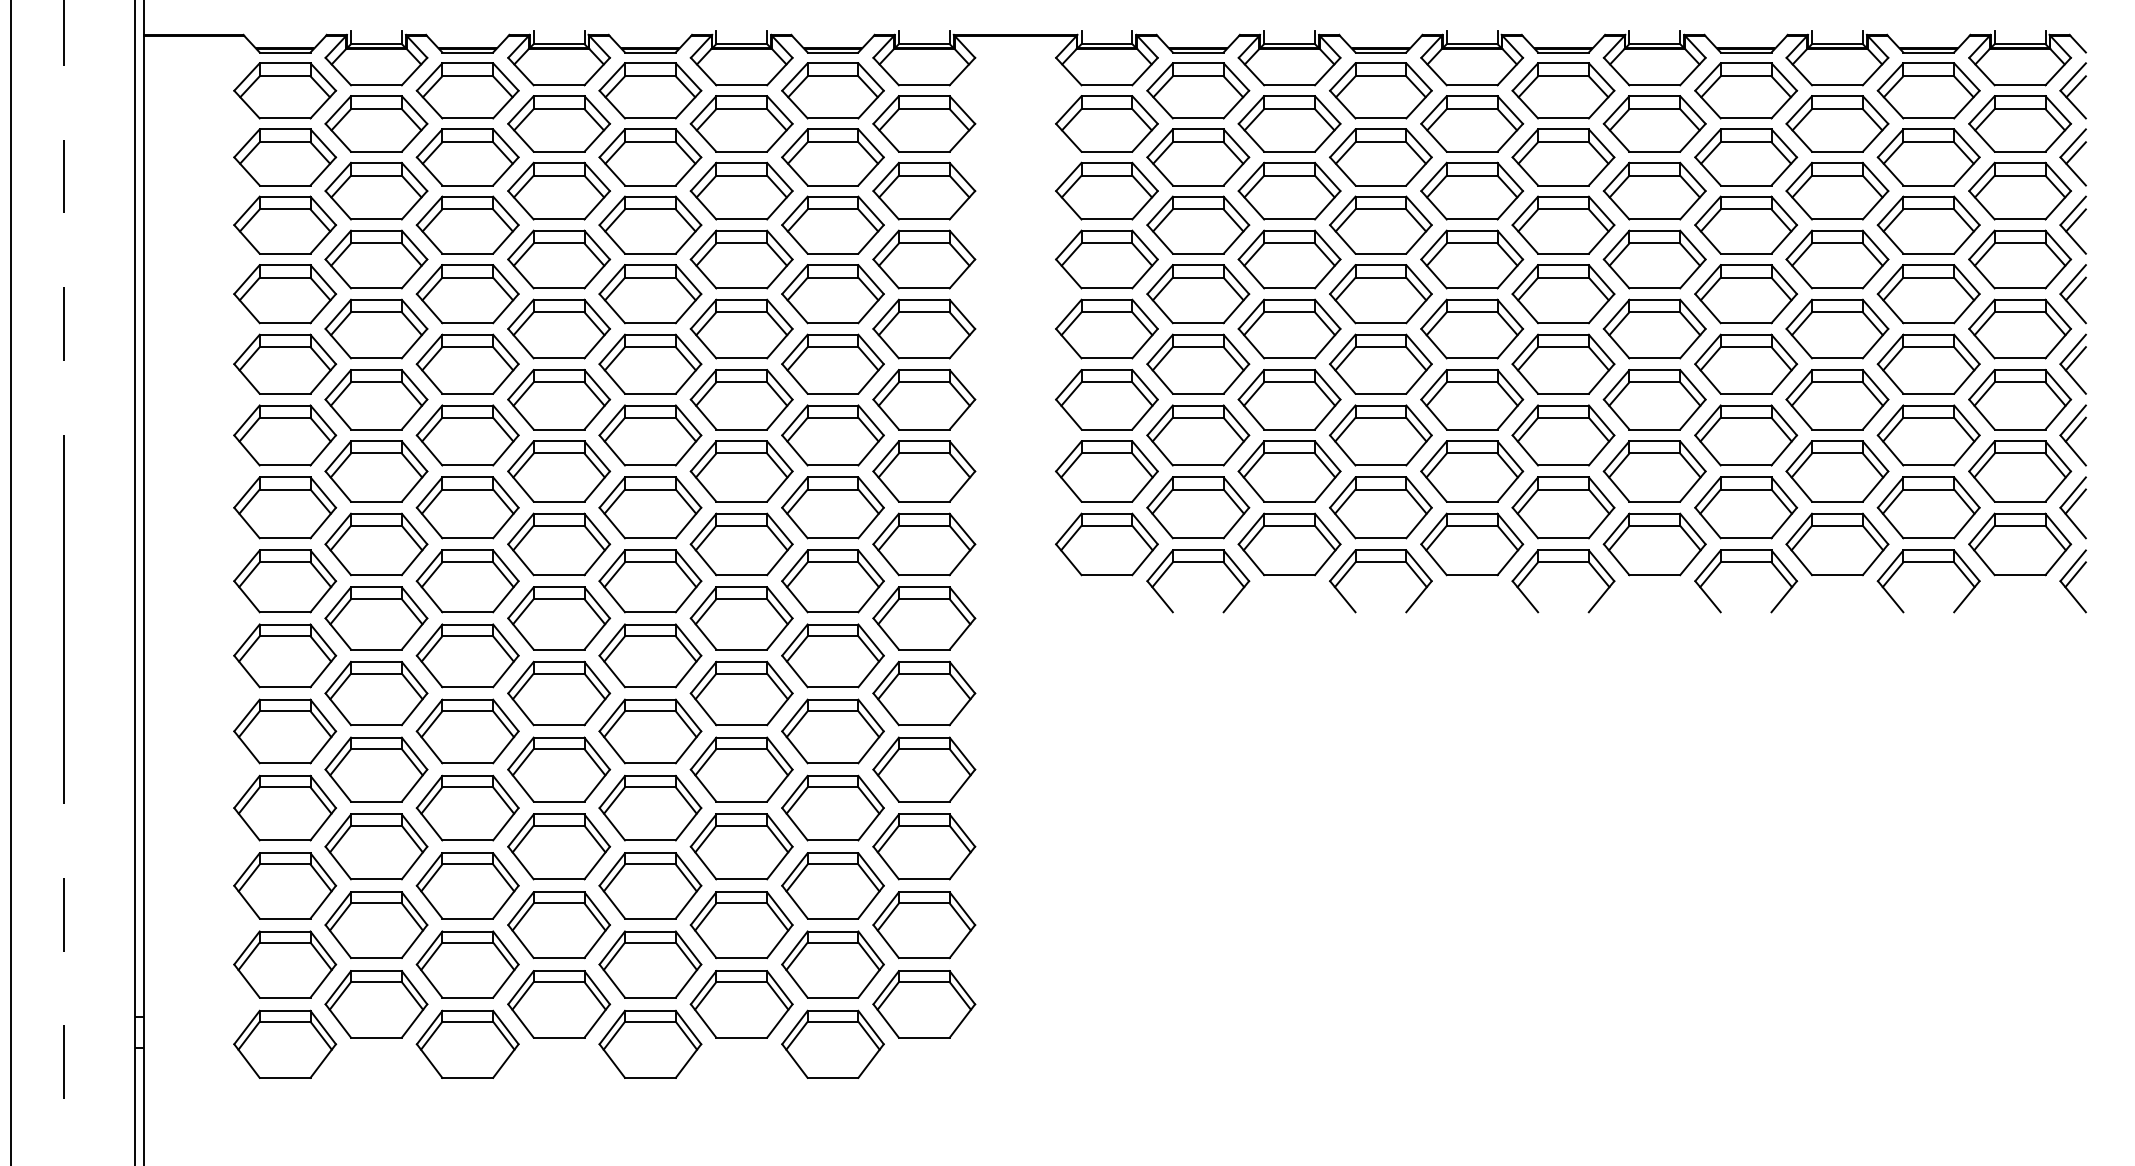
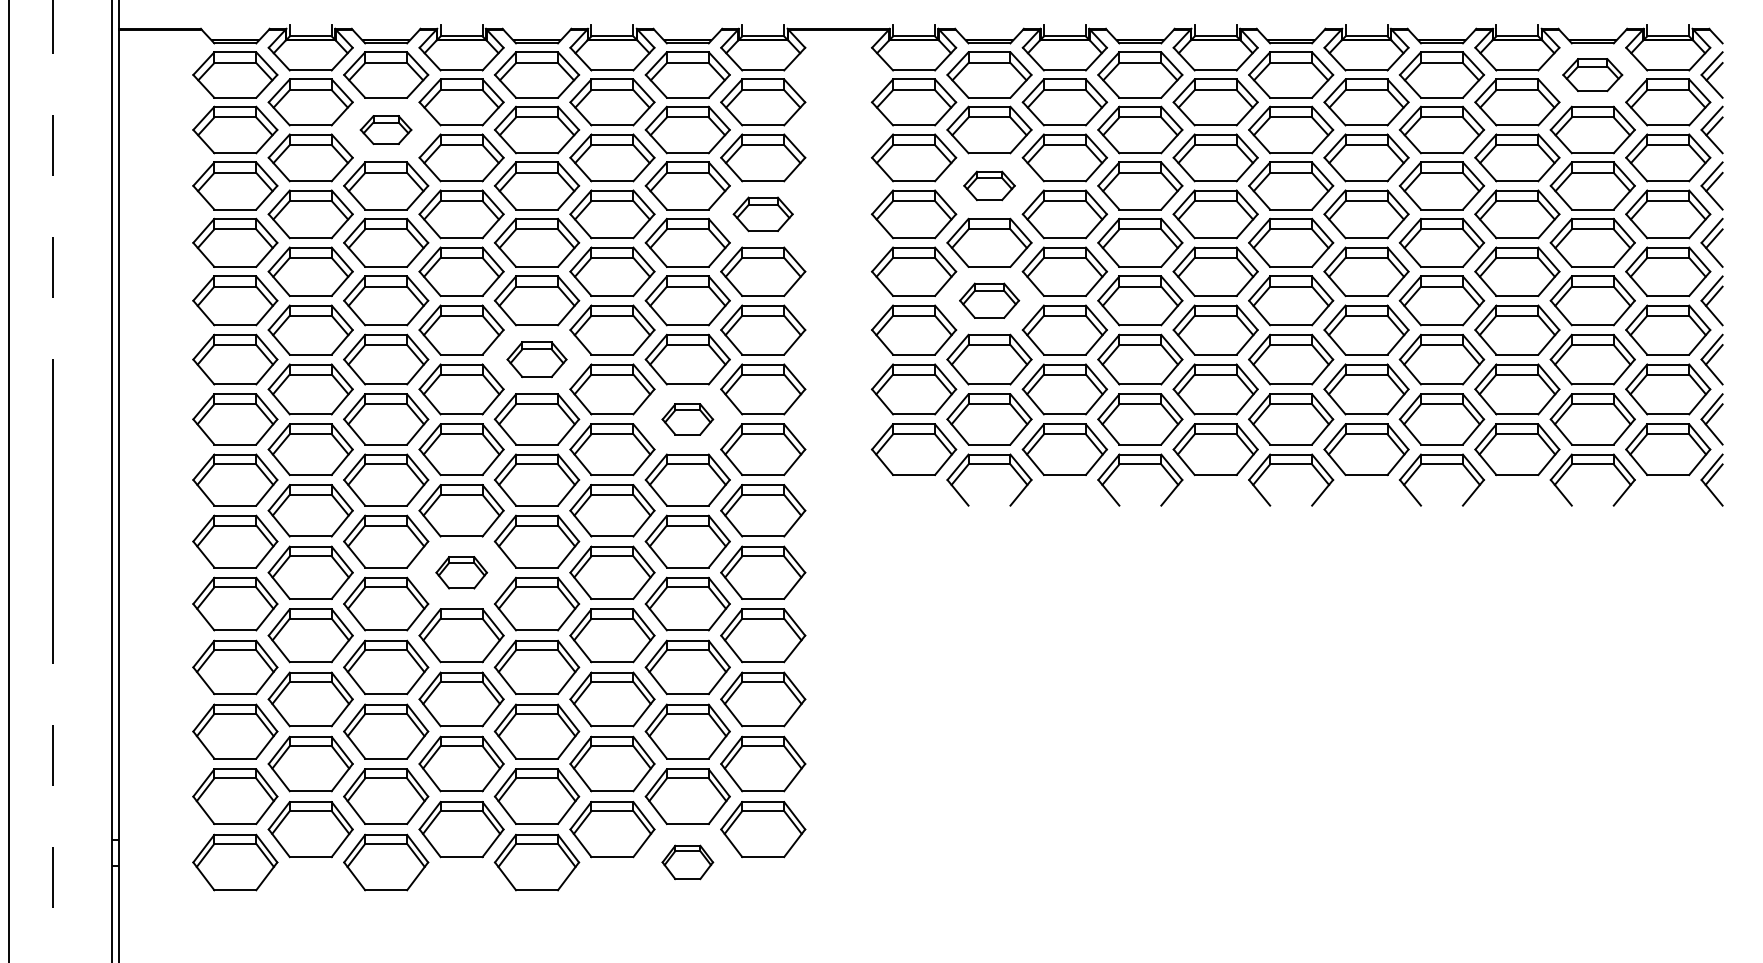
part: (1928, 90) -> (1592, 74), size x0.7
part: (467, 157) -> (385, 130), size x0.6
part: (1198, 224) -> (989, 185), size x0.6
part: (924, 259) -> (763, 214), size x0.7
part: (1198, 363) -> (989, 300), size x0.7
part: (650, 435) -> (537, 359), size x0.7
part: (832, 507) -> (687, 419), size x0.6
part: (559, 693) -> (461, 572), size x0.6
part: (832, 1043) -> (687, 861), size x0.6

